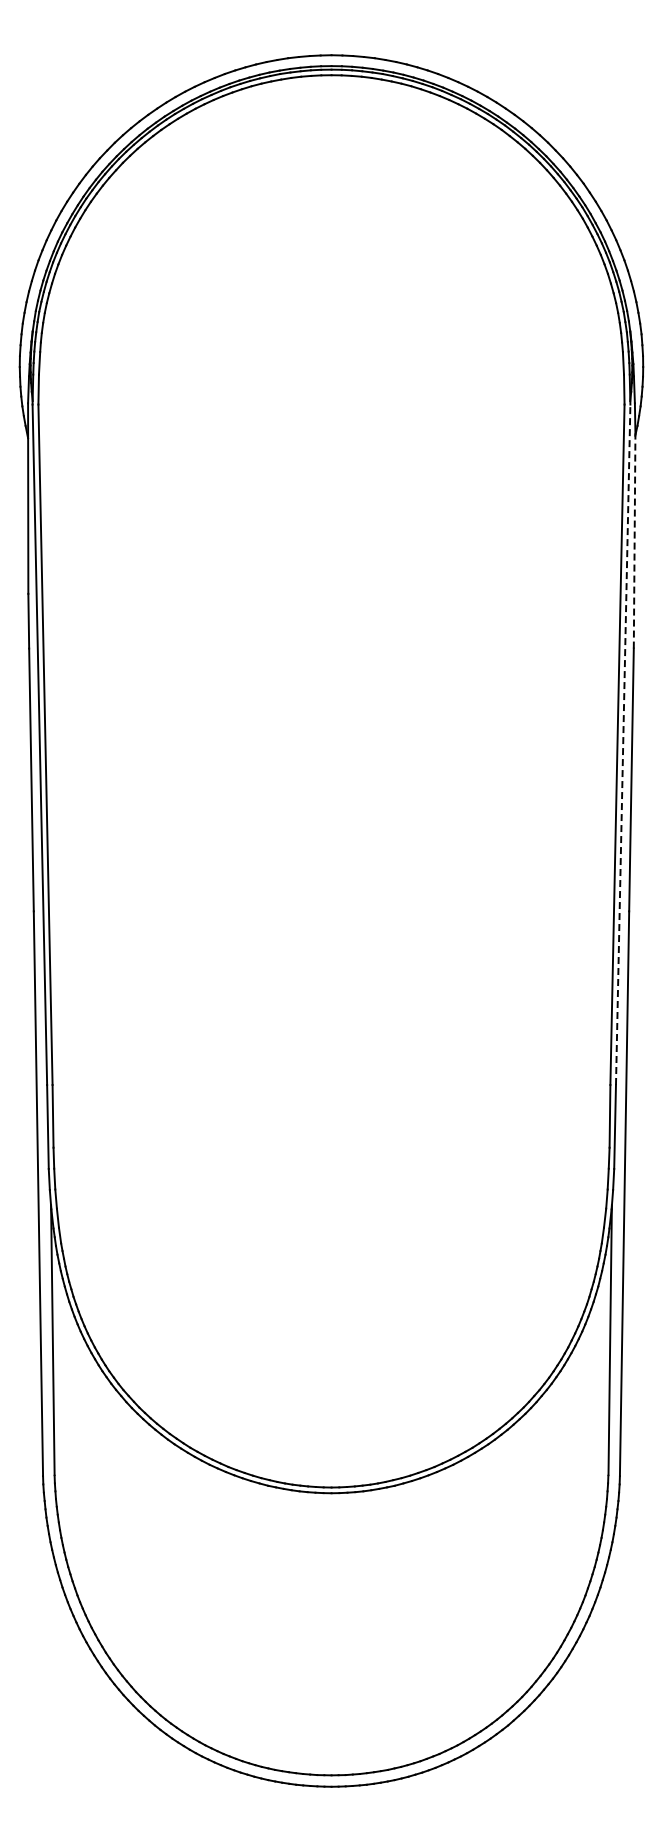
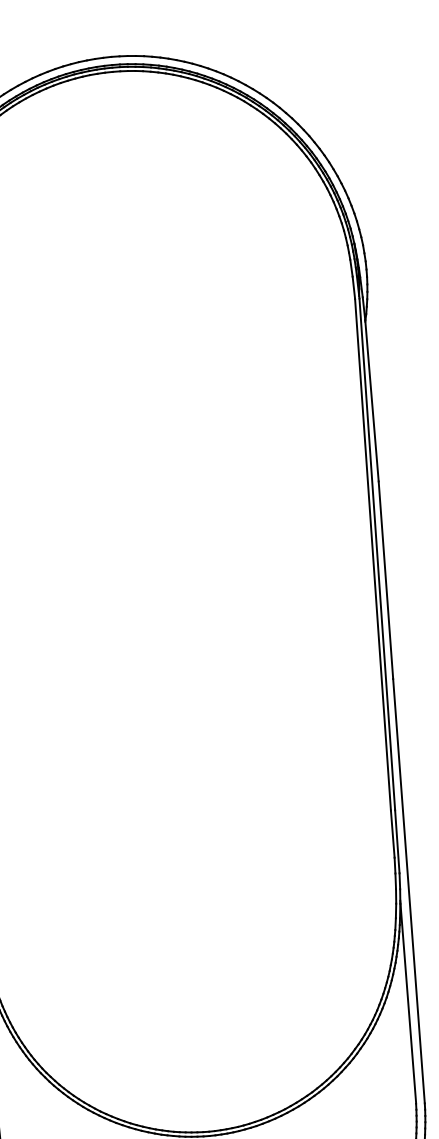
line: (634, 541) -> (371, 401), dashed -> solid
line: (623, 744) -> (377, 554), dashed -> solid

